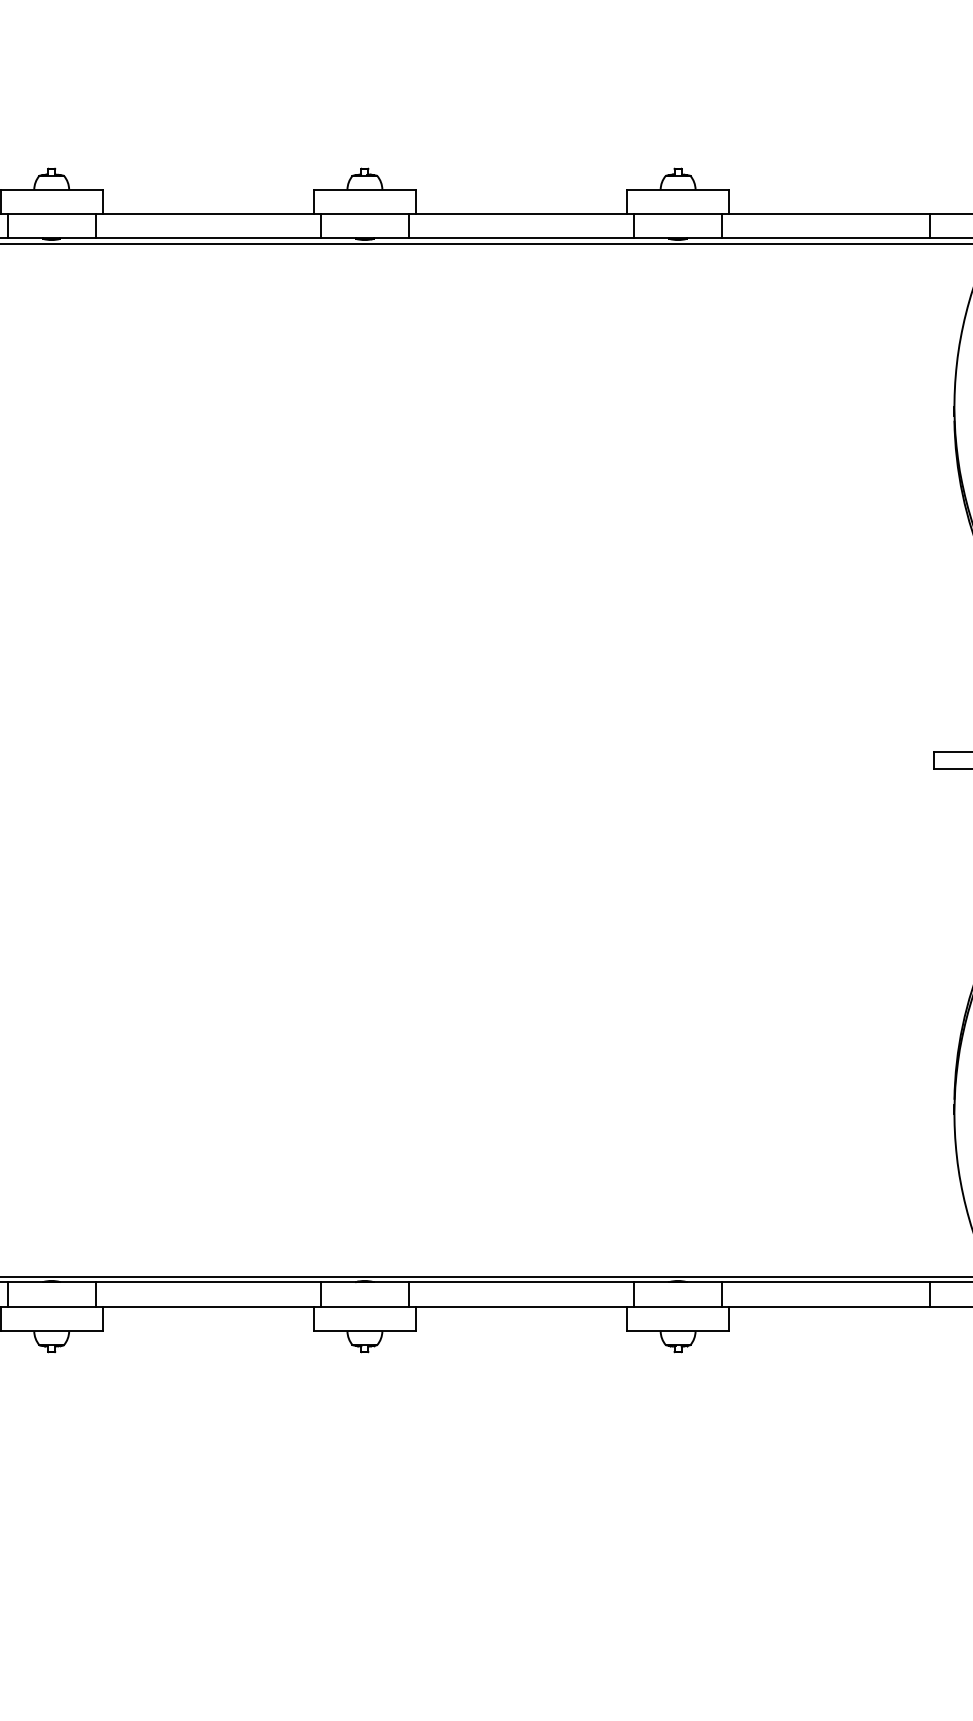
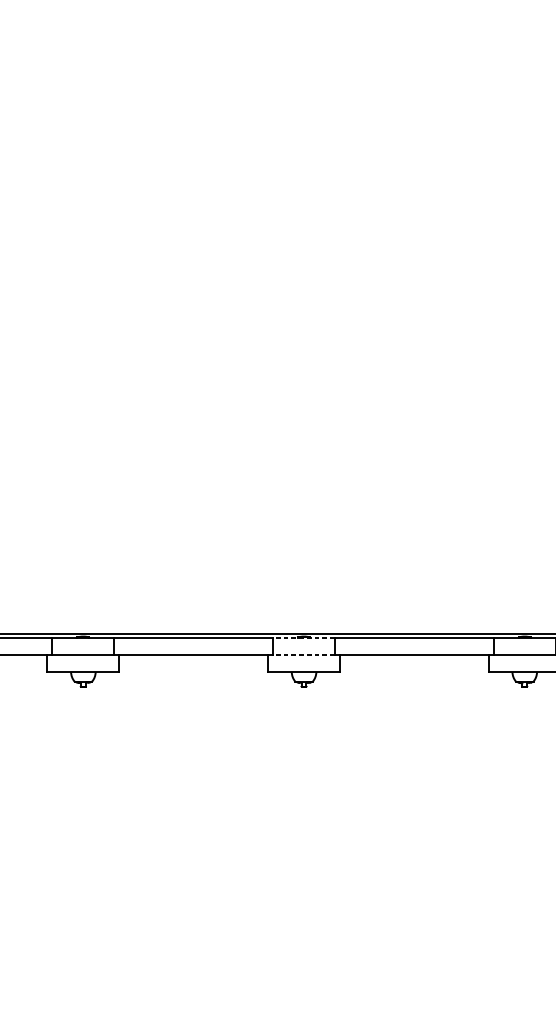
line: (364, 1282) -> (303, 637), solid -> dashed
line: (364, 1306) -> (303, 654), solid -> dashed

